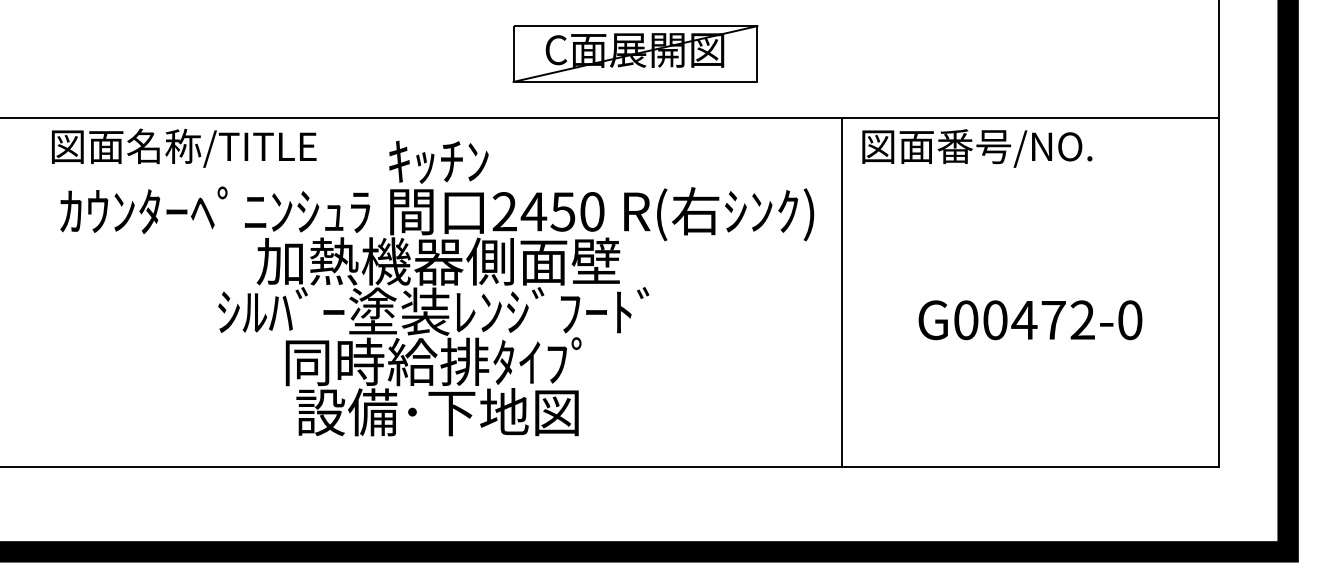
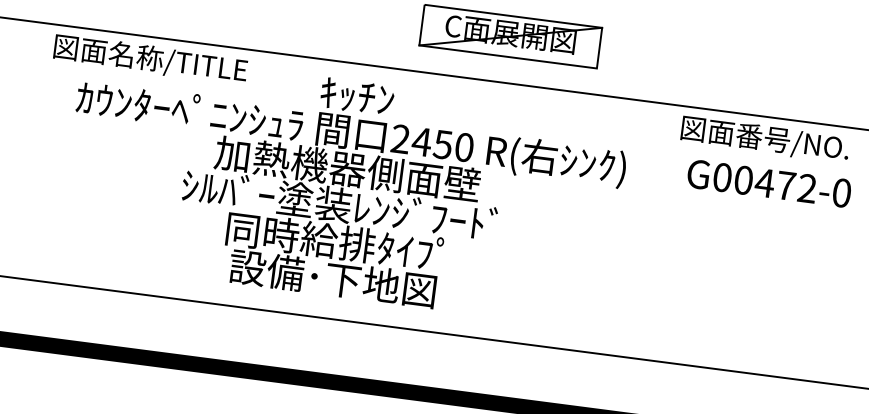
text: (184, 147) -> (150, 59), moved
text: (977, 148) -> (765, 139), moved
line: (841, 291) -> (638, 229), removed
text: (1030, 320) -> (769, 183), moved

